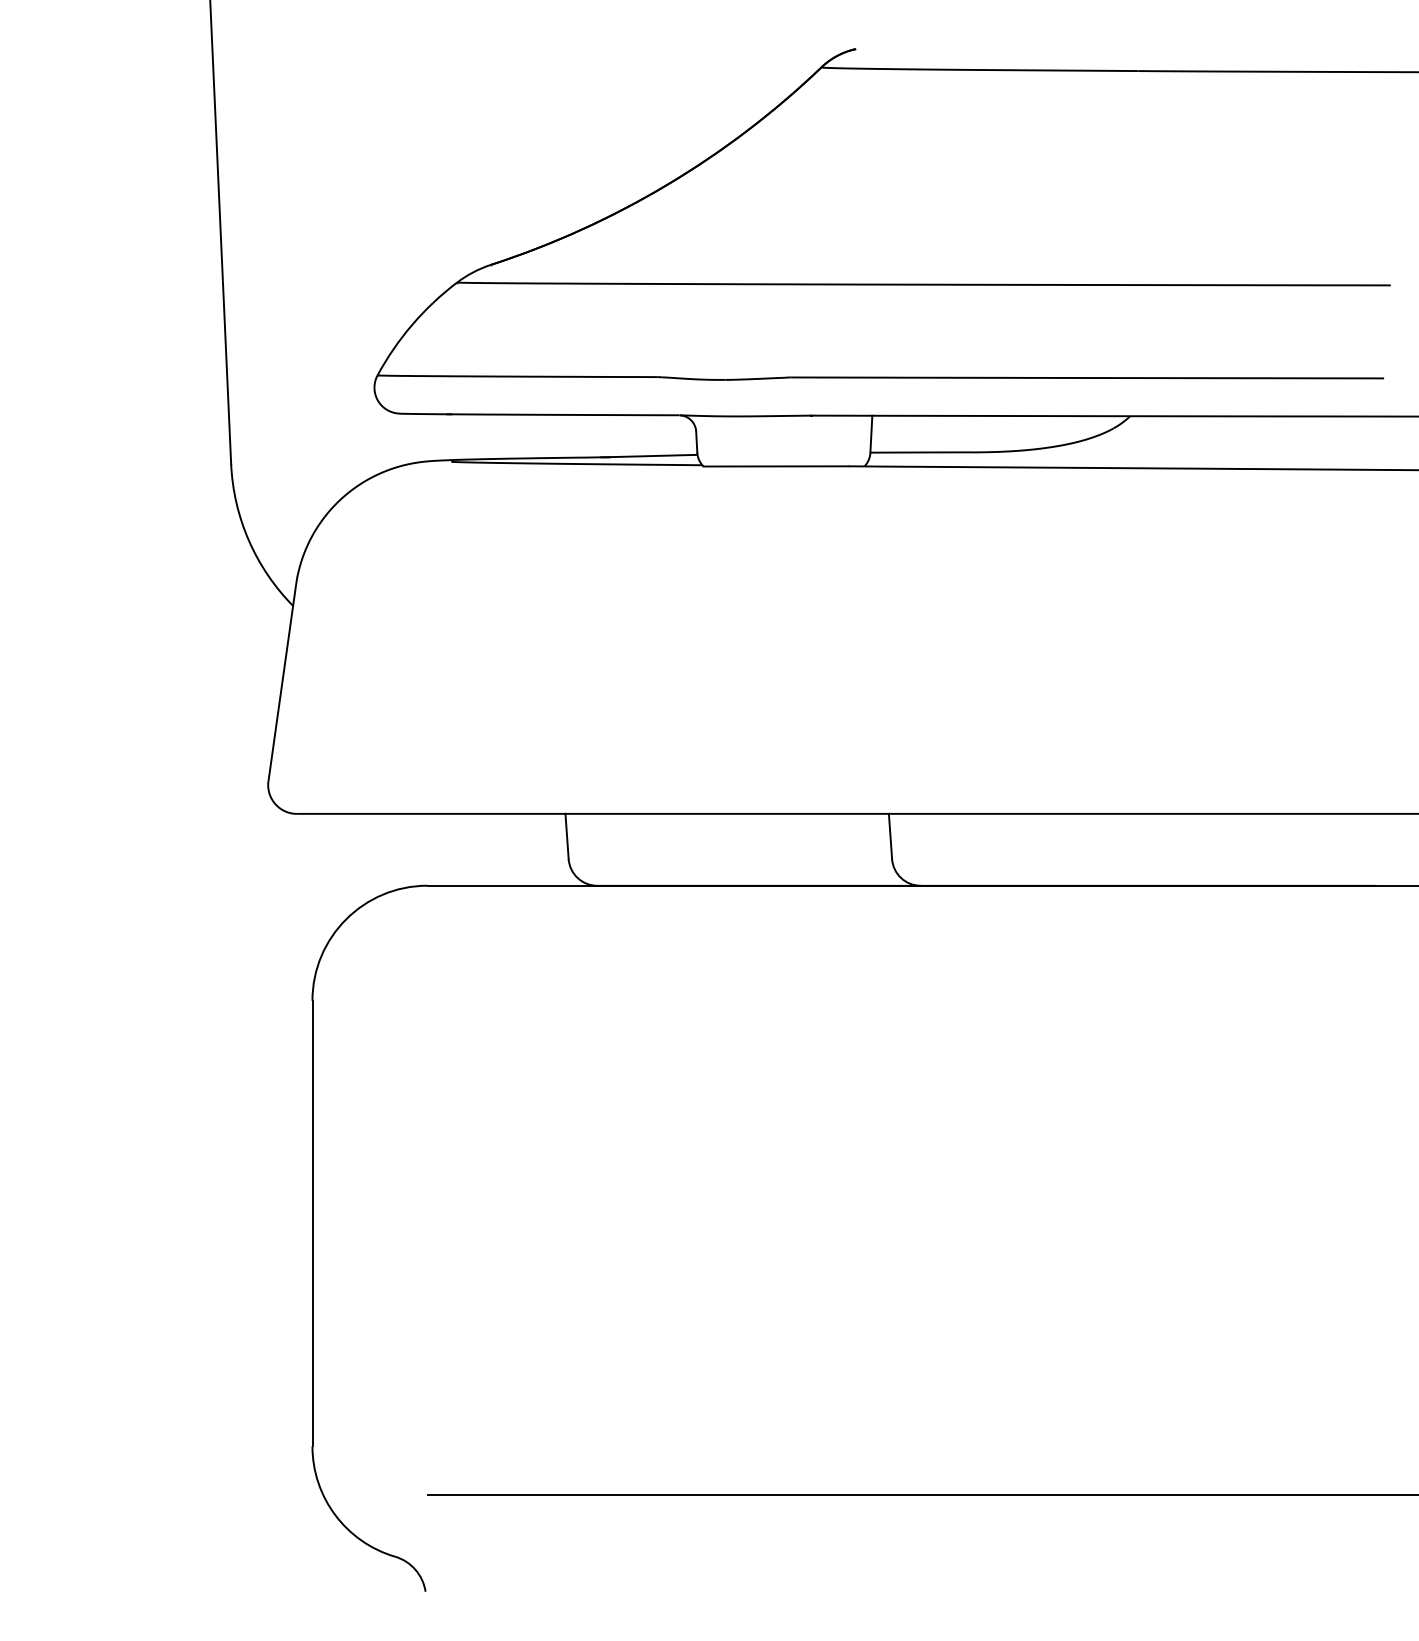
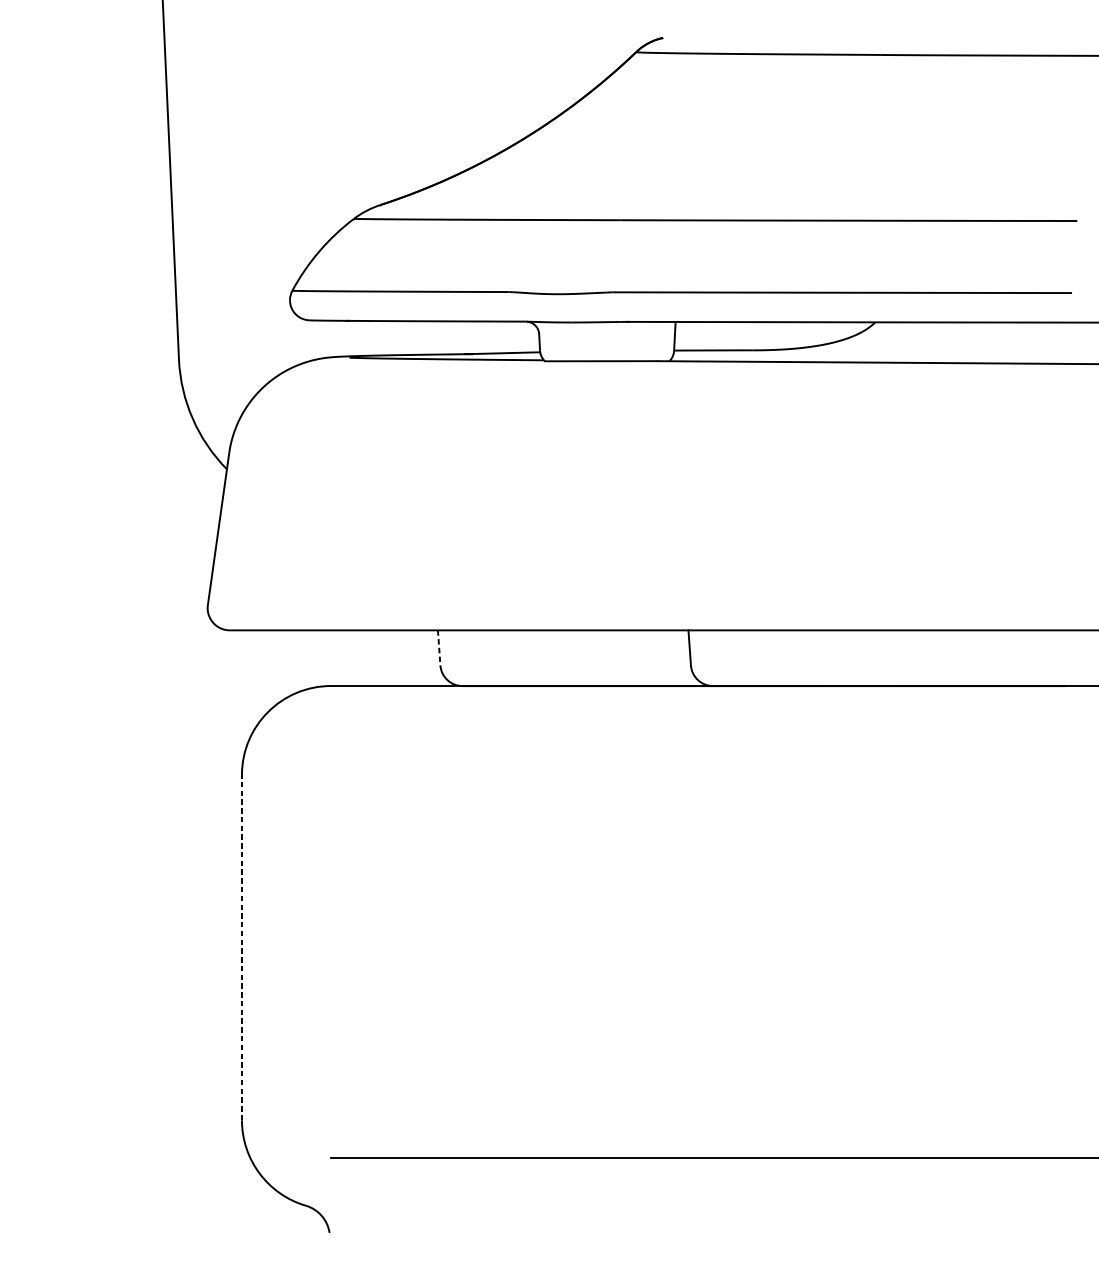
line: (567, 836) -> (439, 647), solid -> dashed
line: (312, 1223) -> (241, 947), solid -> dashed

